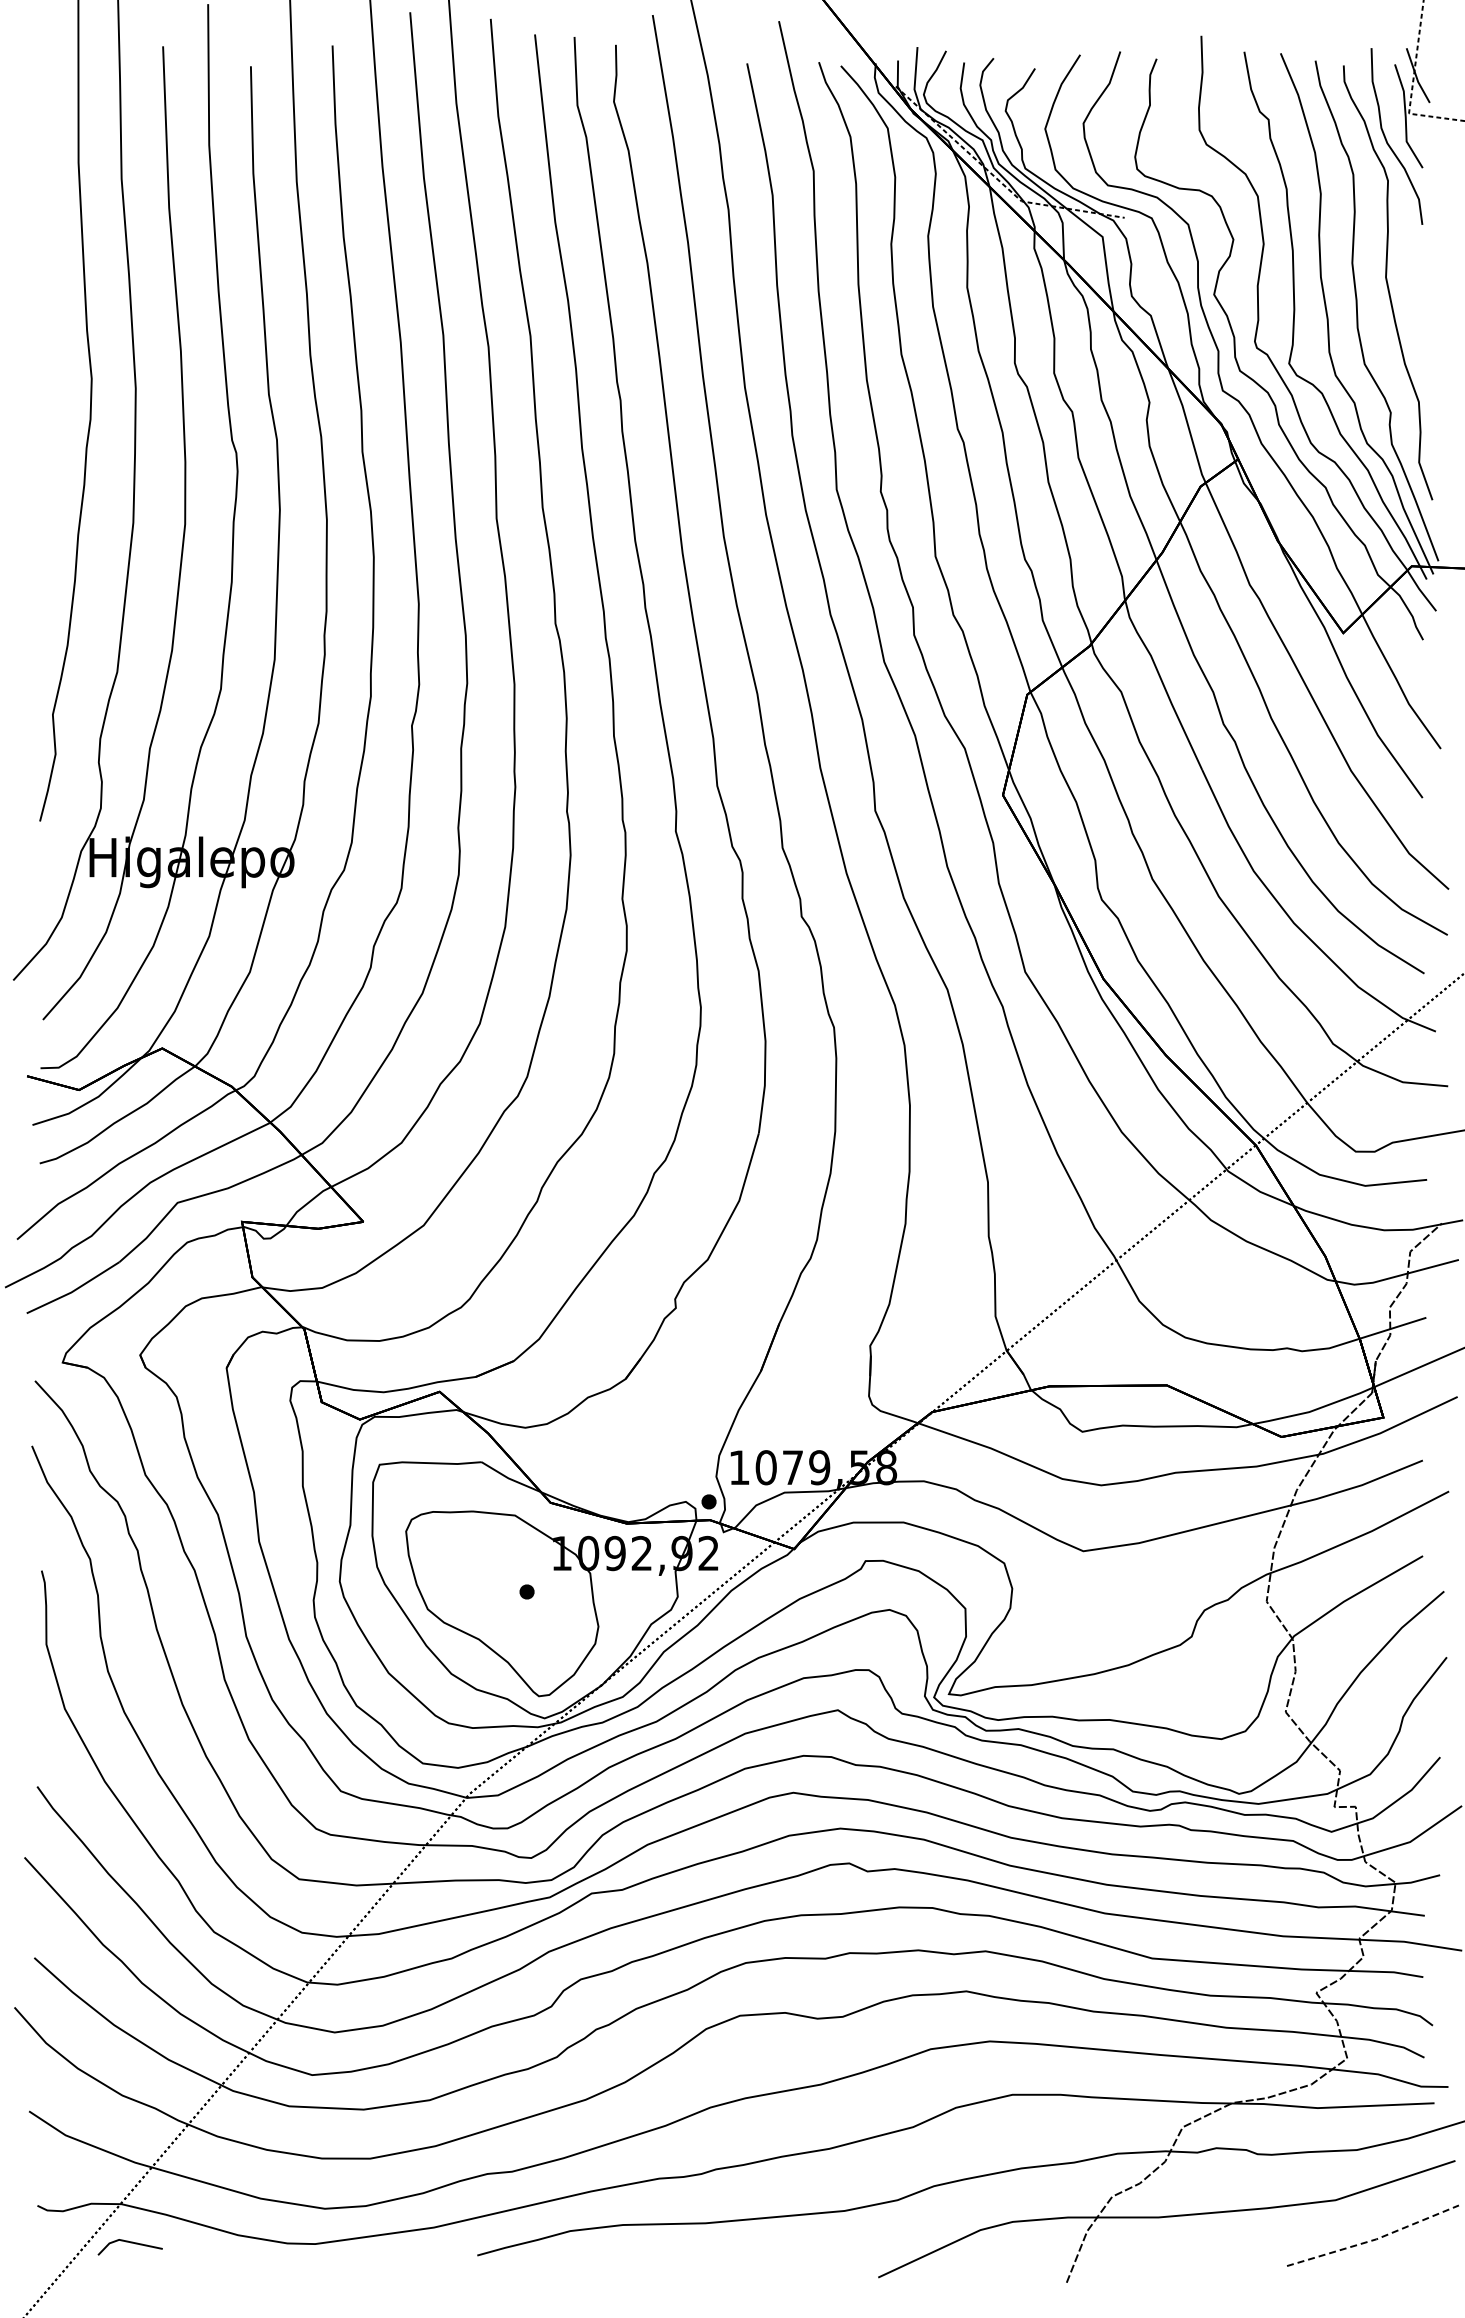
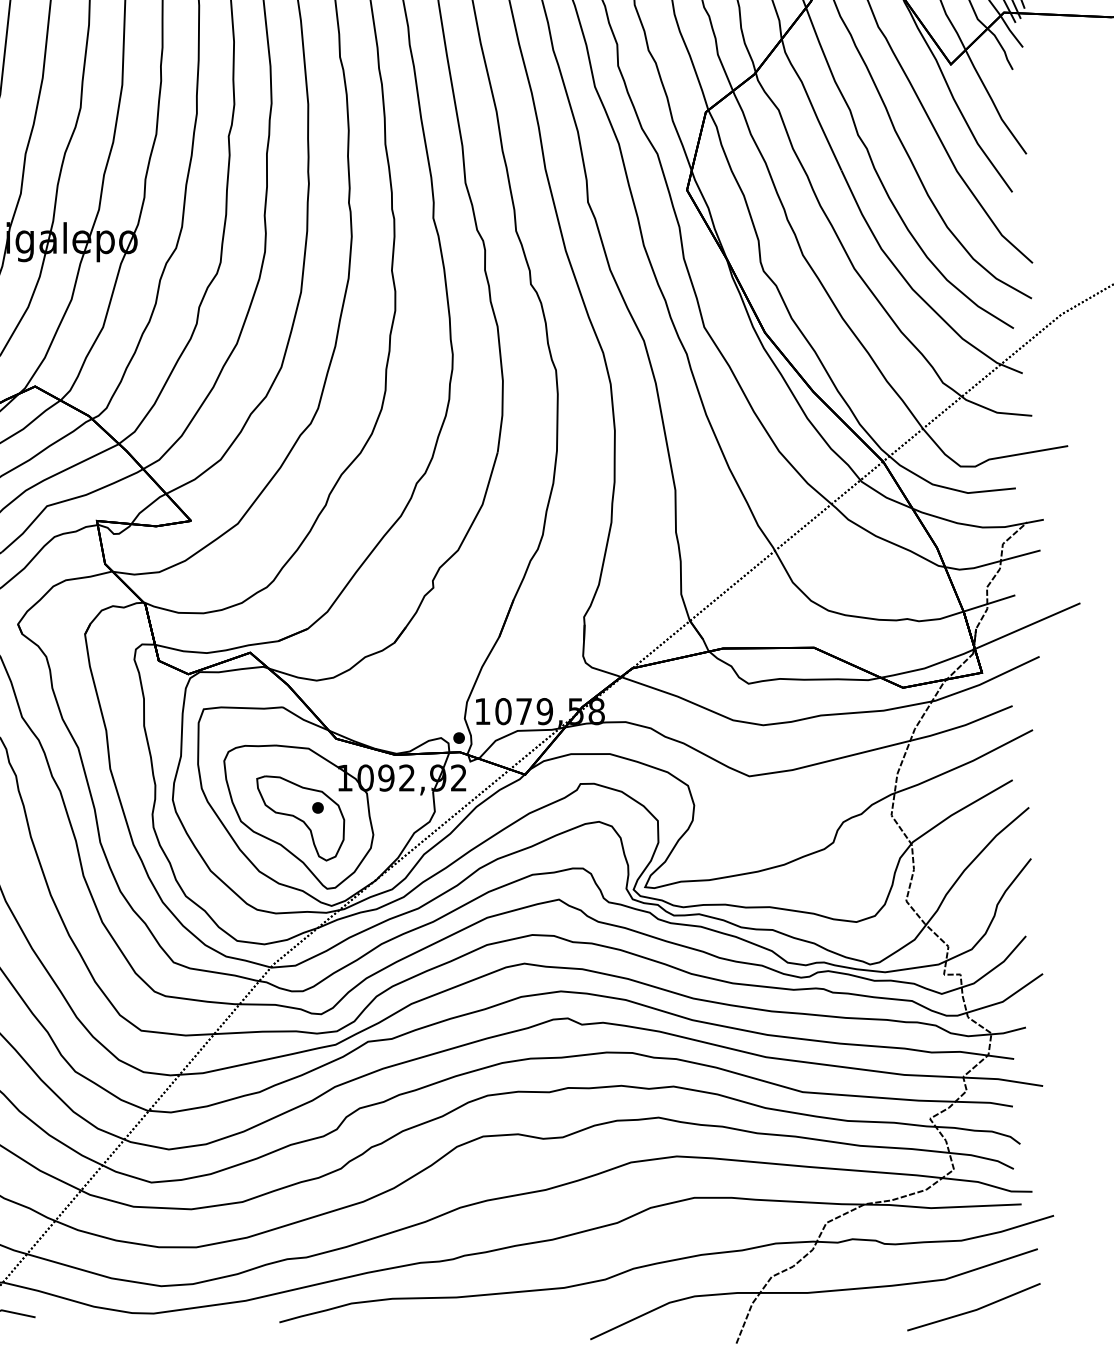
part: (504, 1605) -> (300, 818), added
line: (1375, 2239) -> (975, 1310), dashed -> solid

